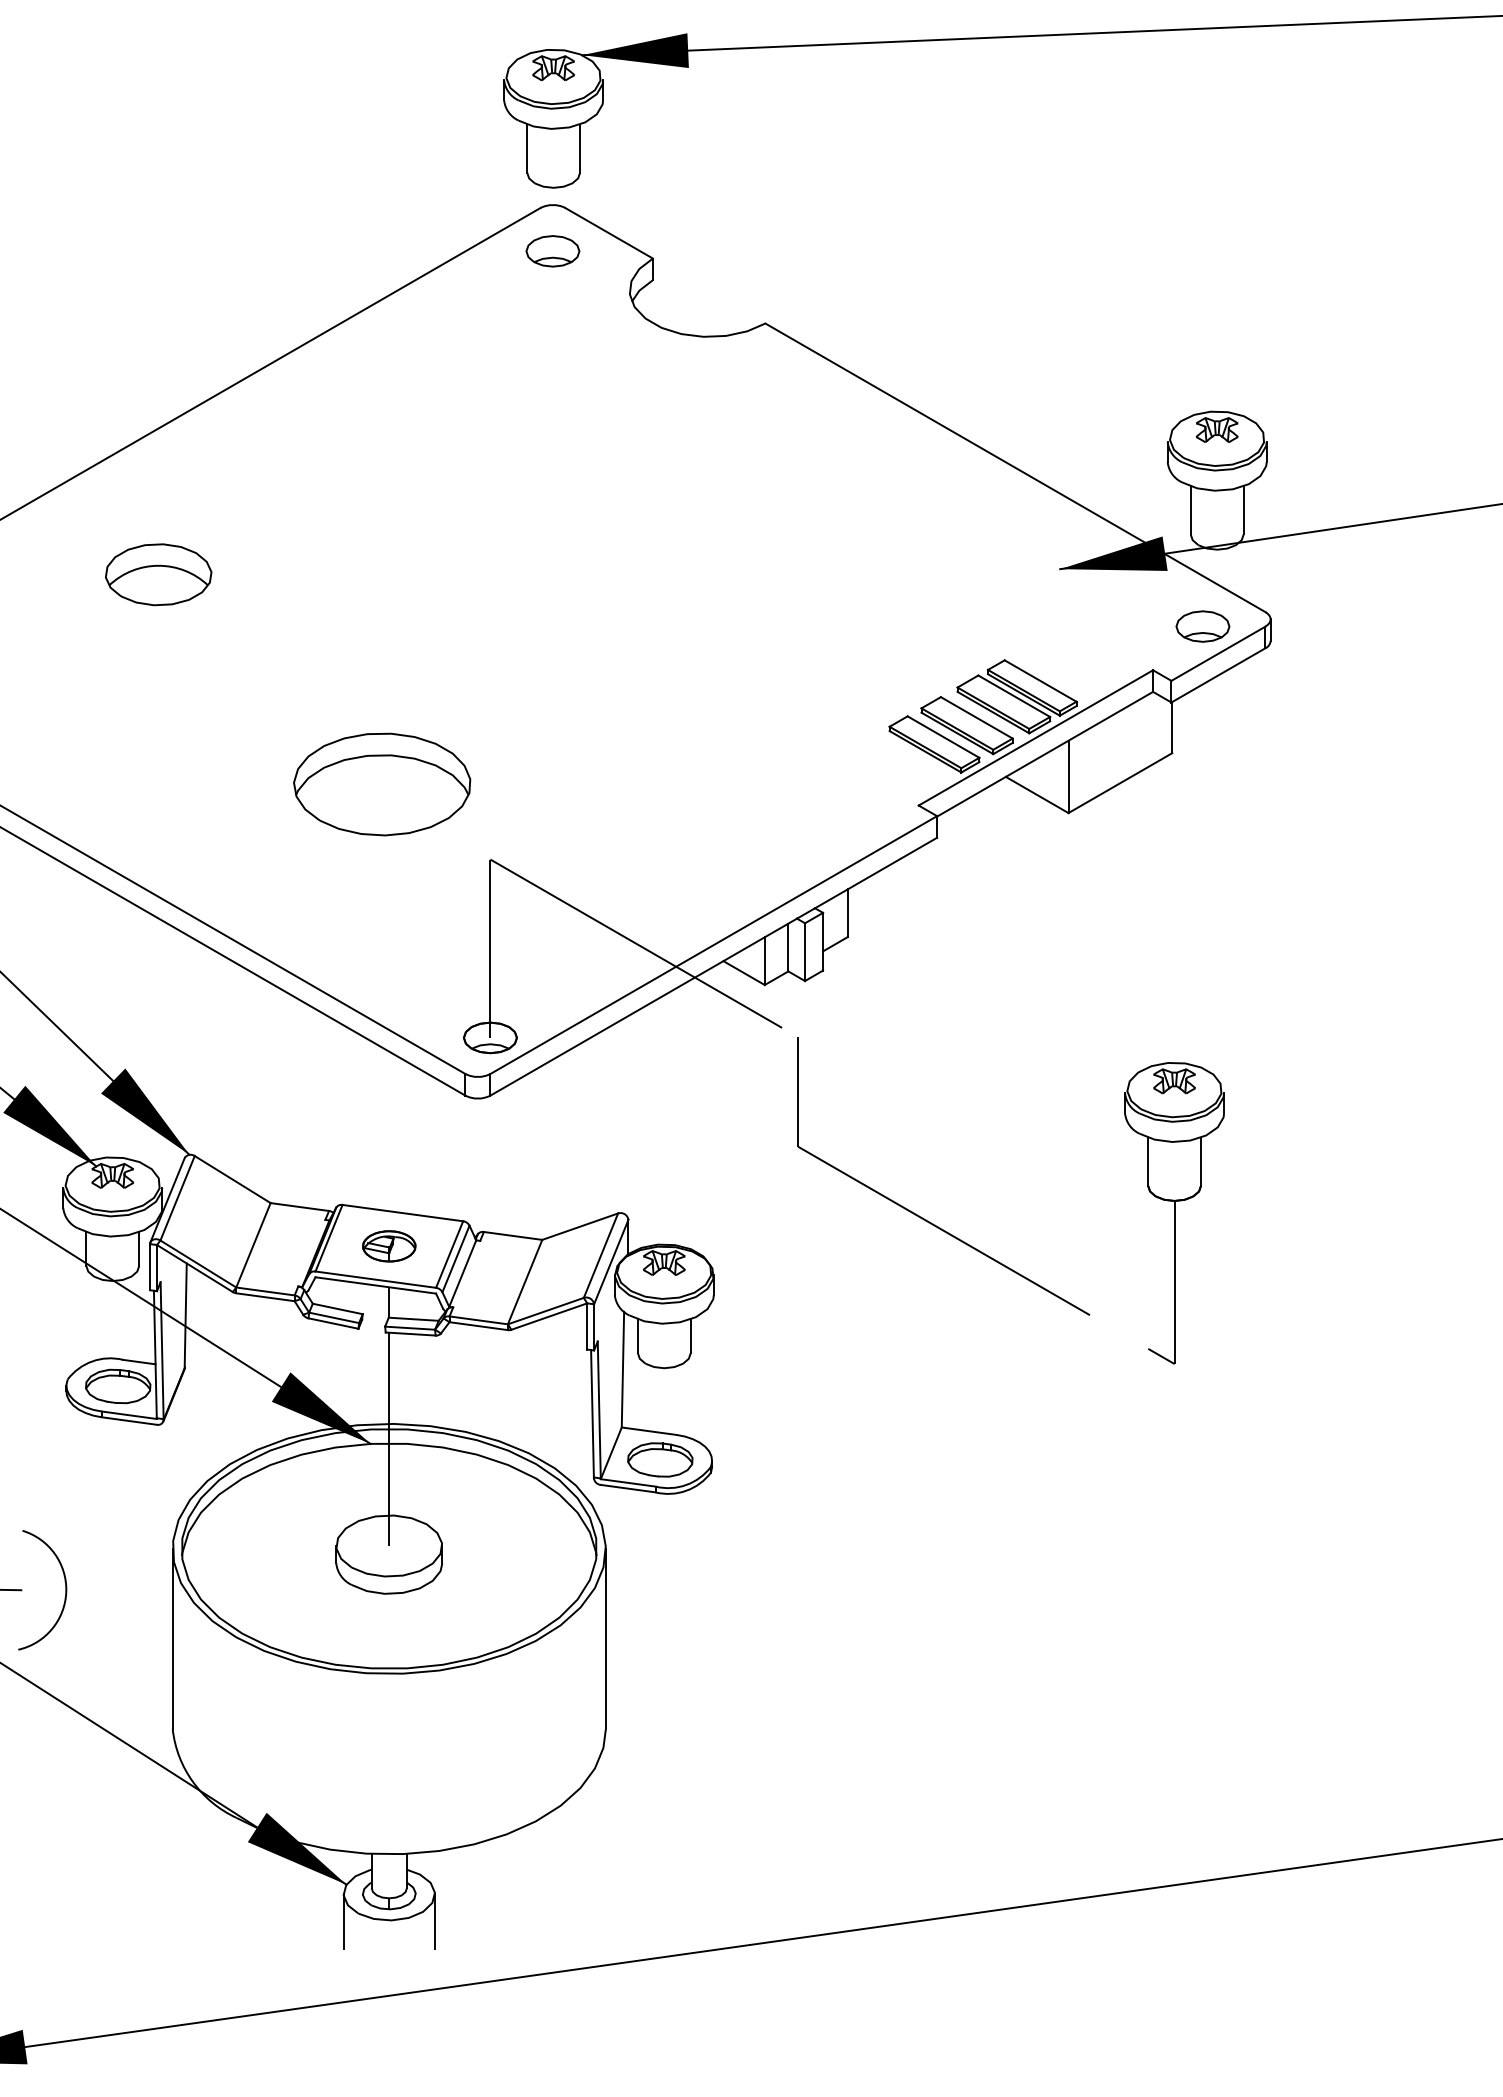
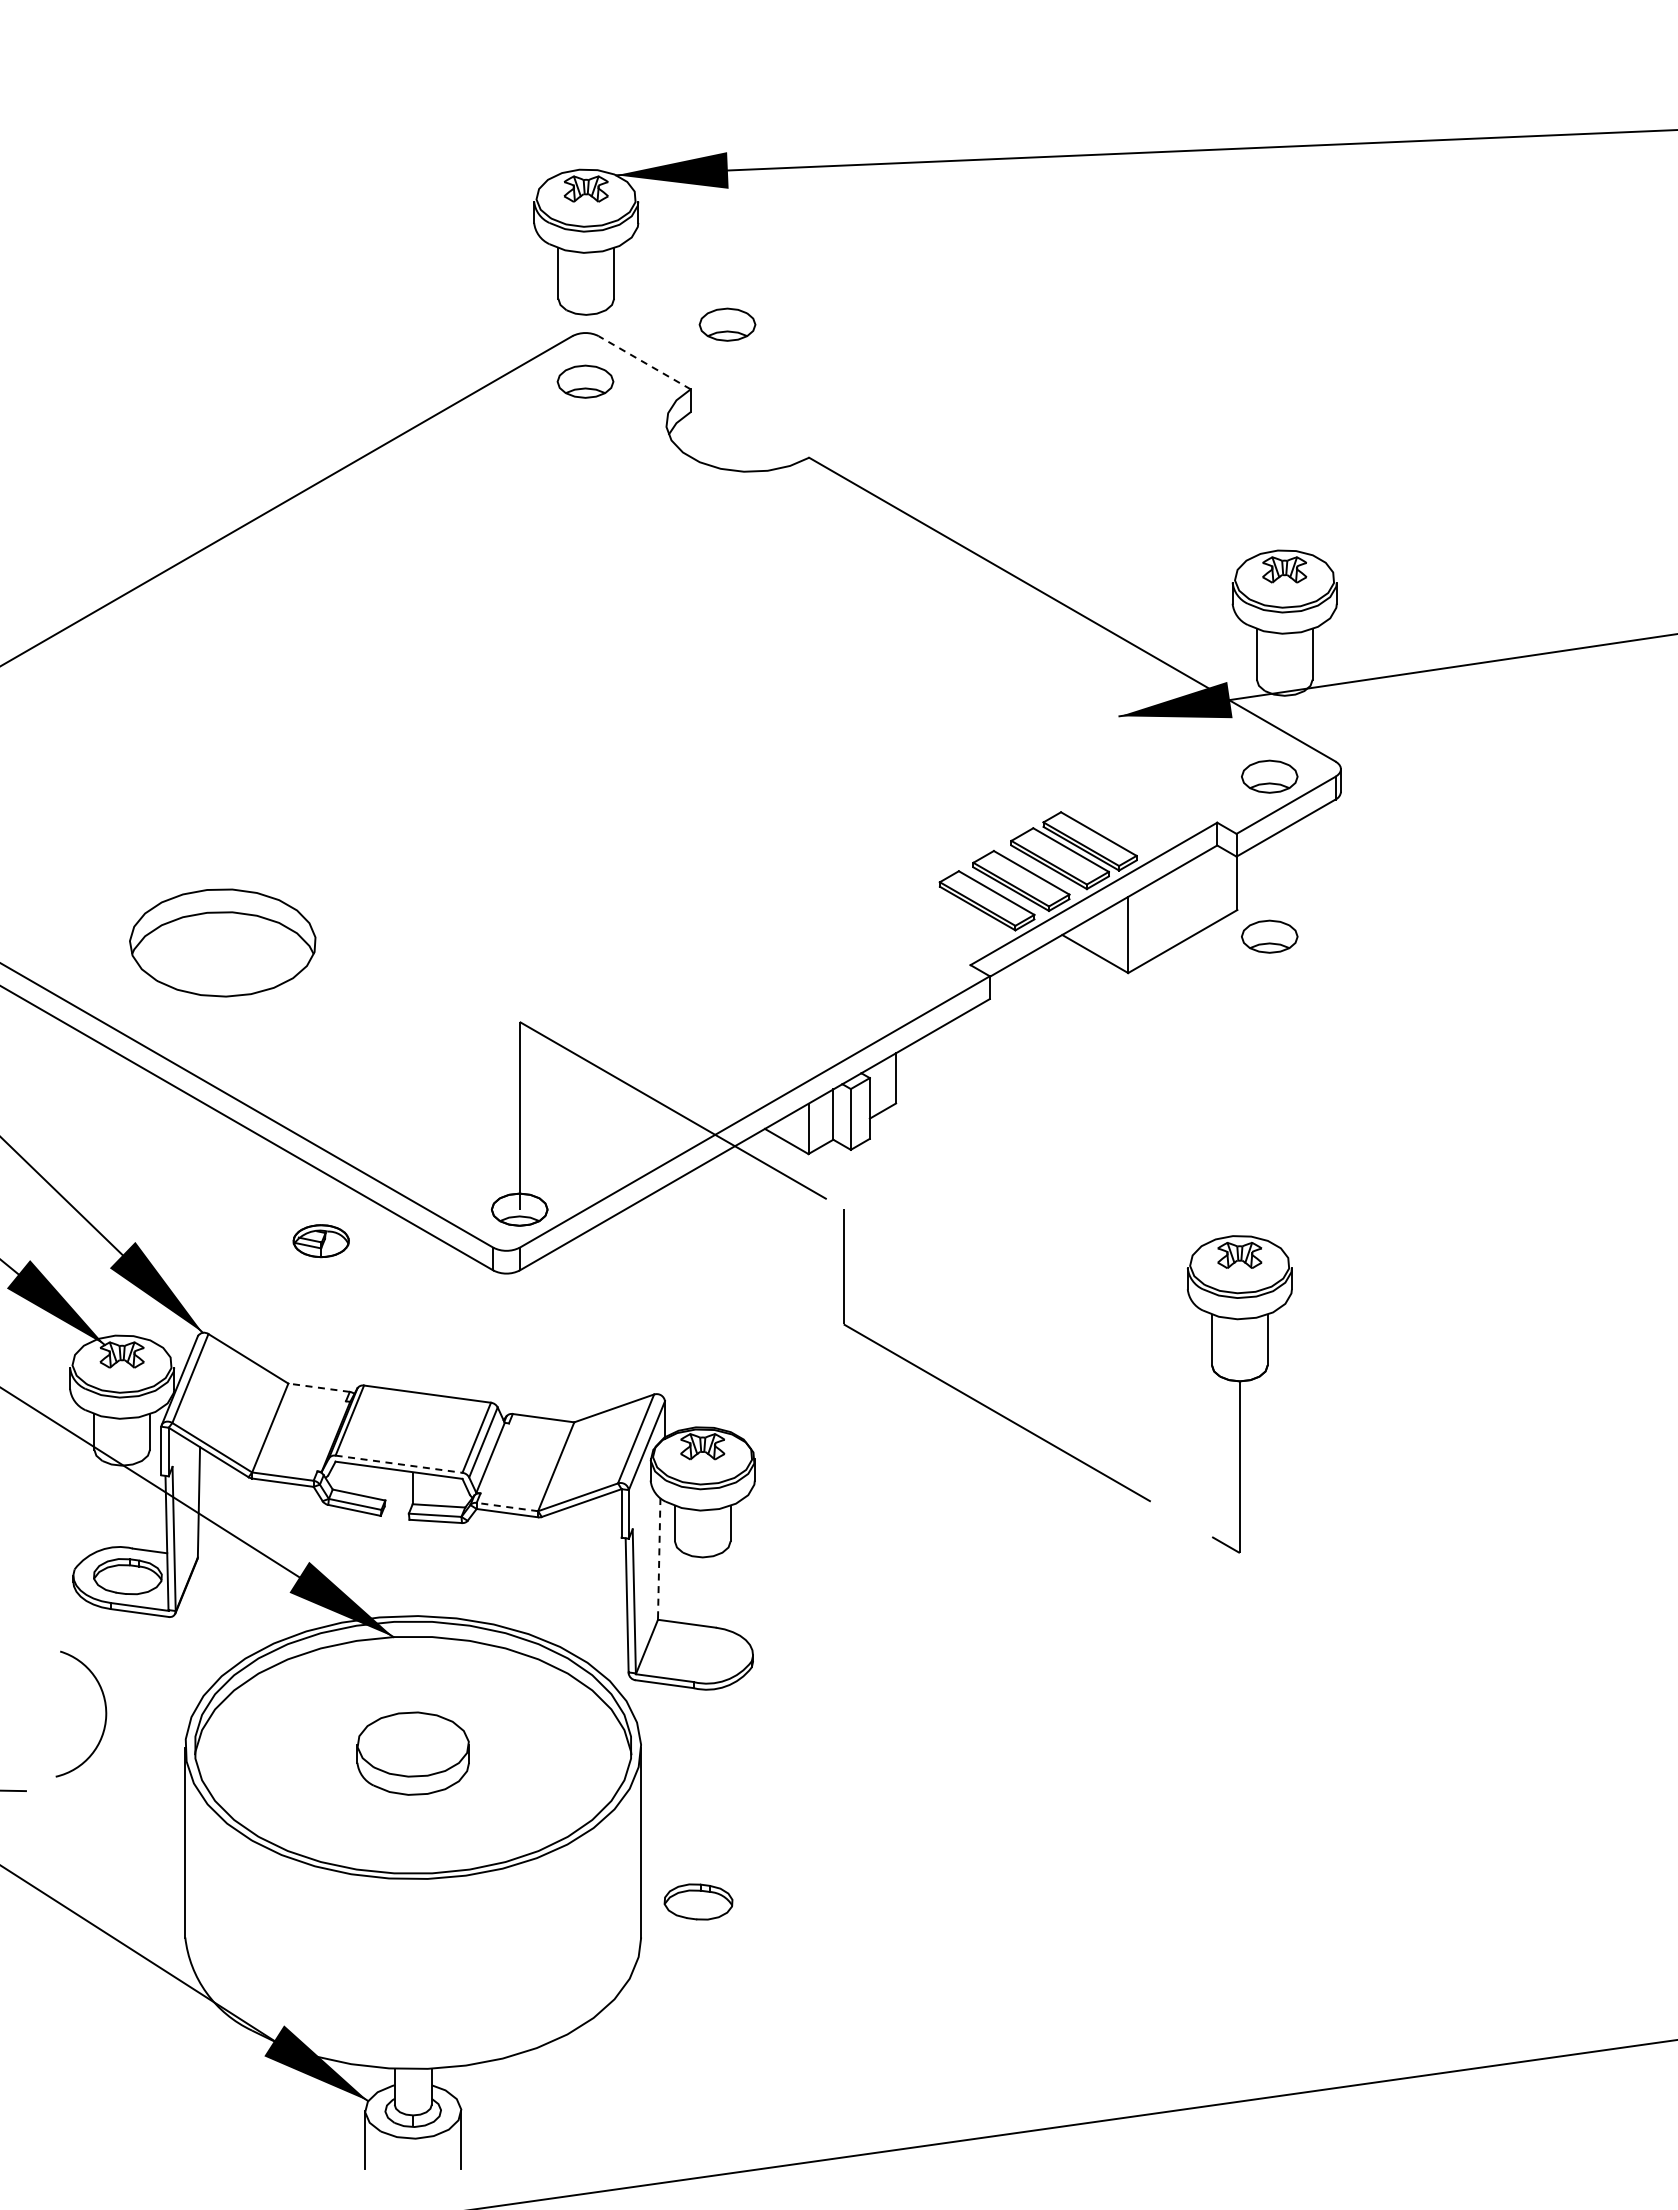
part: (687, 196) -> (727, 324), added
line: (608, 233) -> (644, 362), solid -> dashed
part: (158, 575) -> (170, 722), removed
part: (1202, 778) -> (1269, 936), added
part: (381, 784) -> (222, 942), moved
line: (299, 1206) -> (318, 1387), solid -> dashed
part: (388, 1246) -> (320, 1241), moved
line: (376, 1279) -> (399, 1464), solid -> dashed
line: (477, 1319) -> (506, 1506), solid -> dashed
line: (623, 1370) -> (659, 1559), solid -> dashed
line: (389, 1439) -> (413, 1632), removed
part: (660, 1459) -> (698, 1901), moved
arc: (65, 1589) -> (105, 1713), moved

